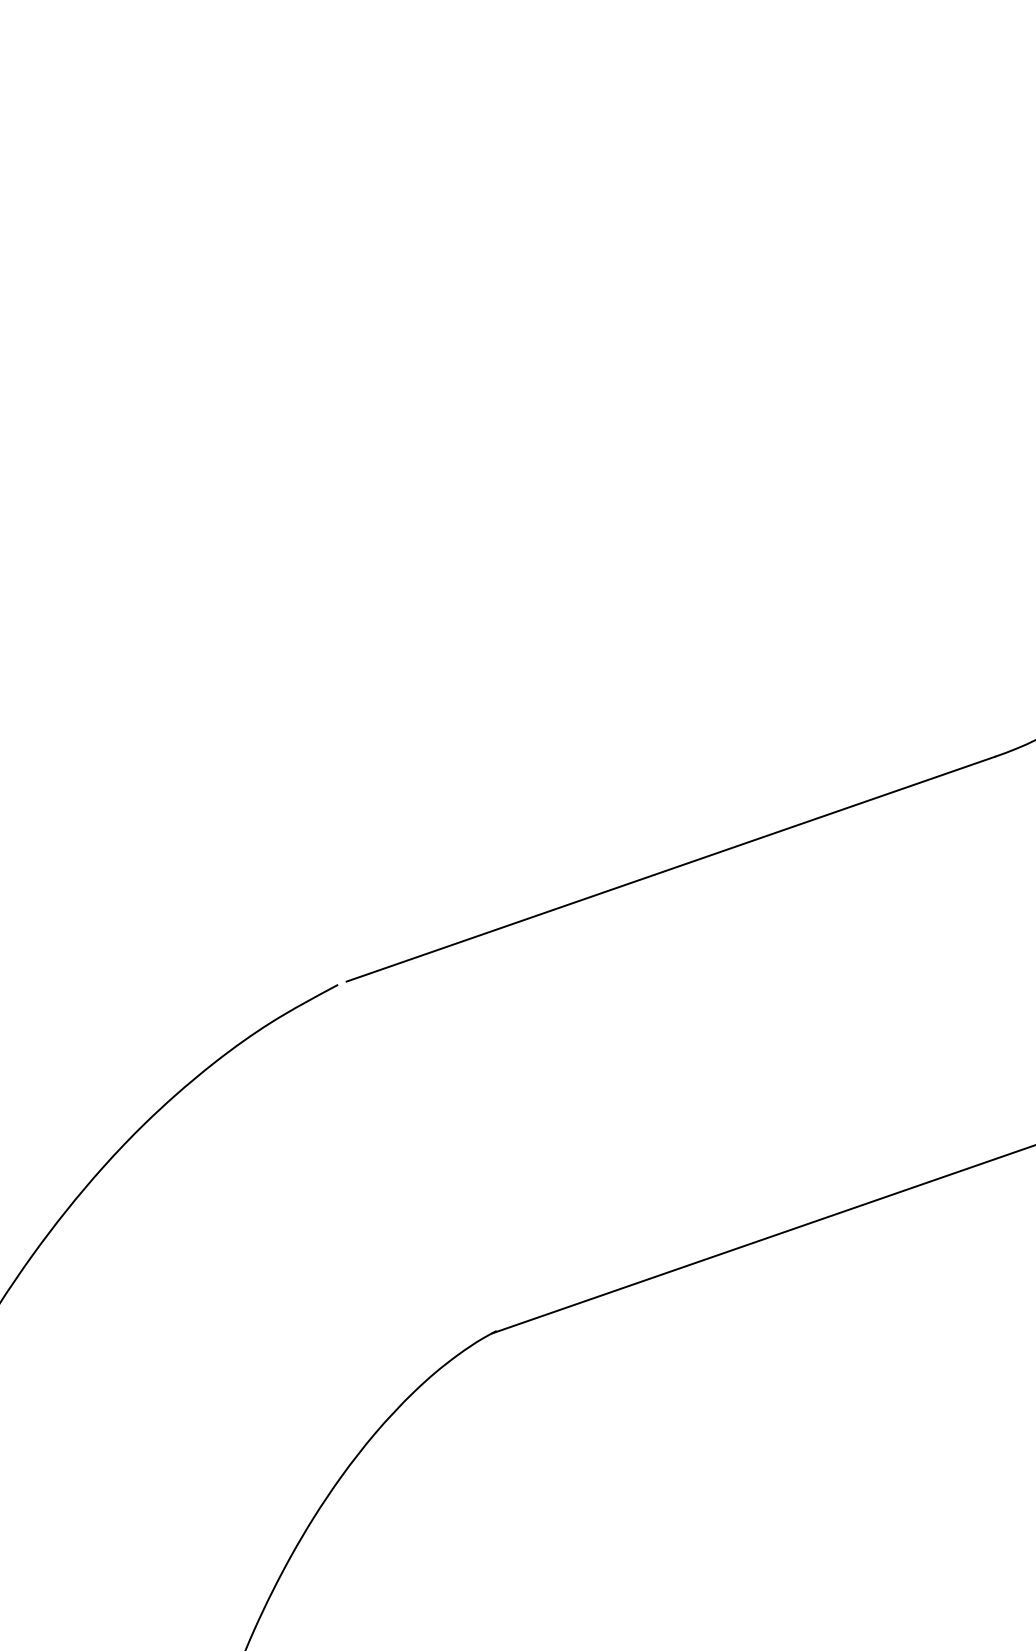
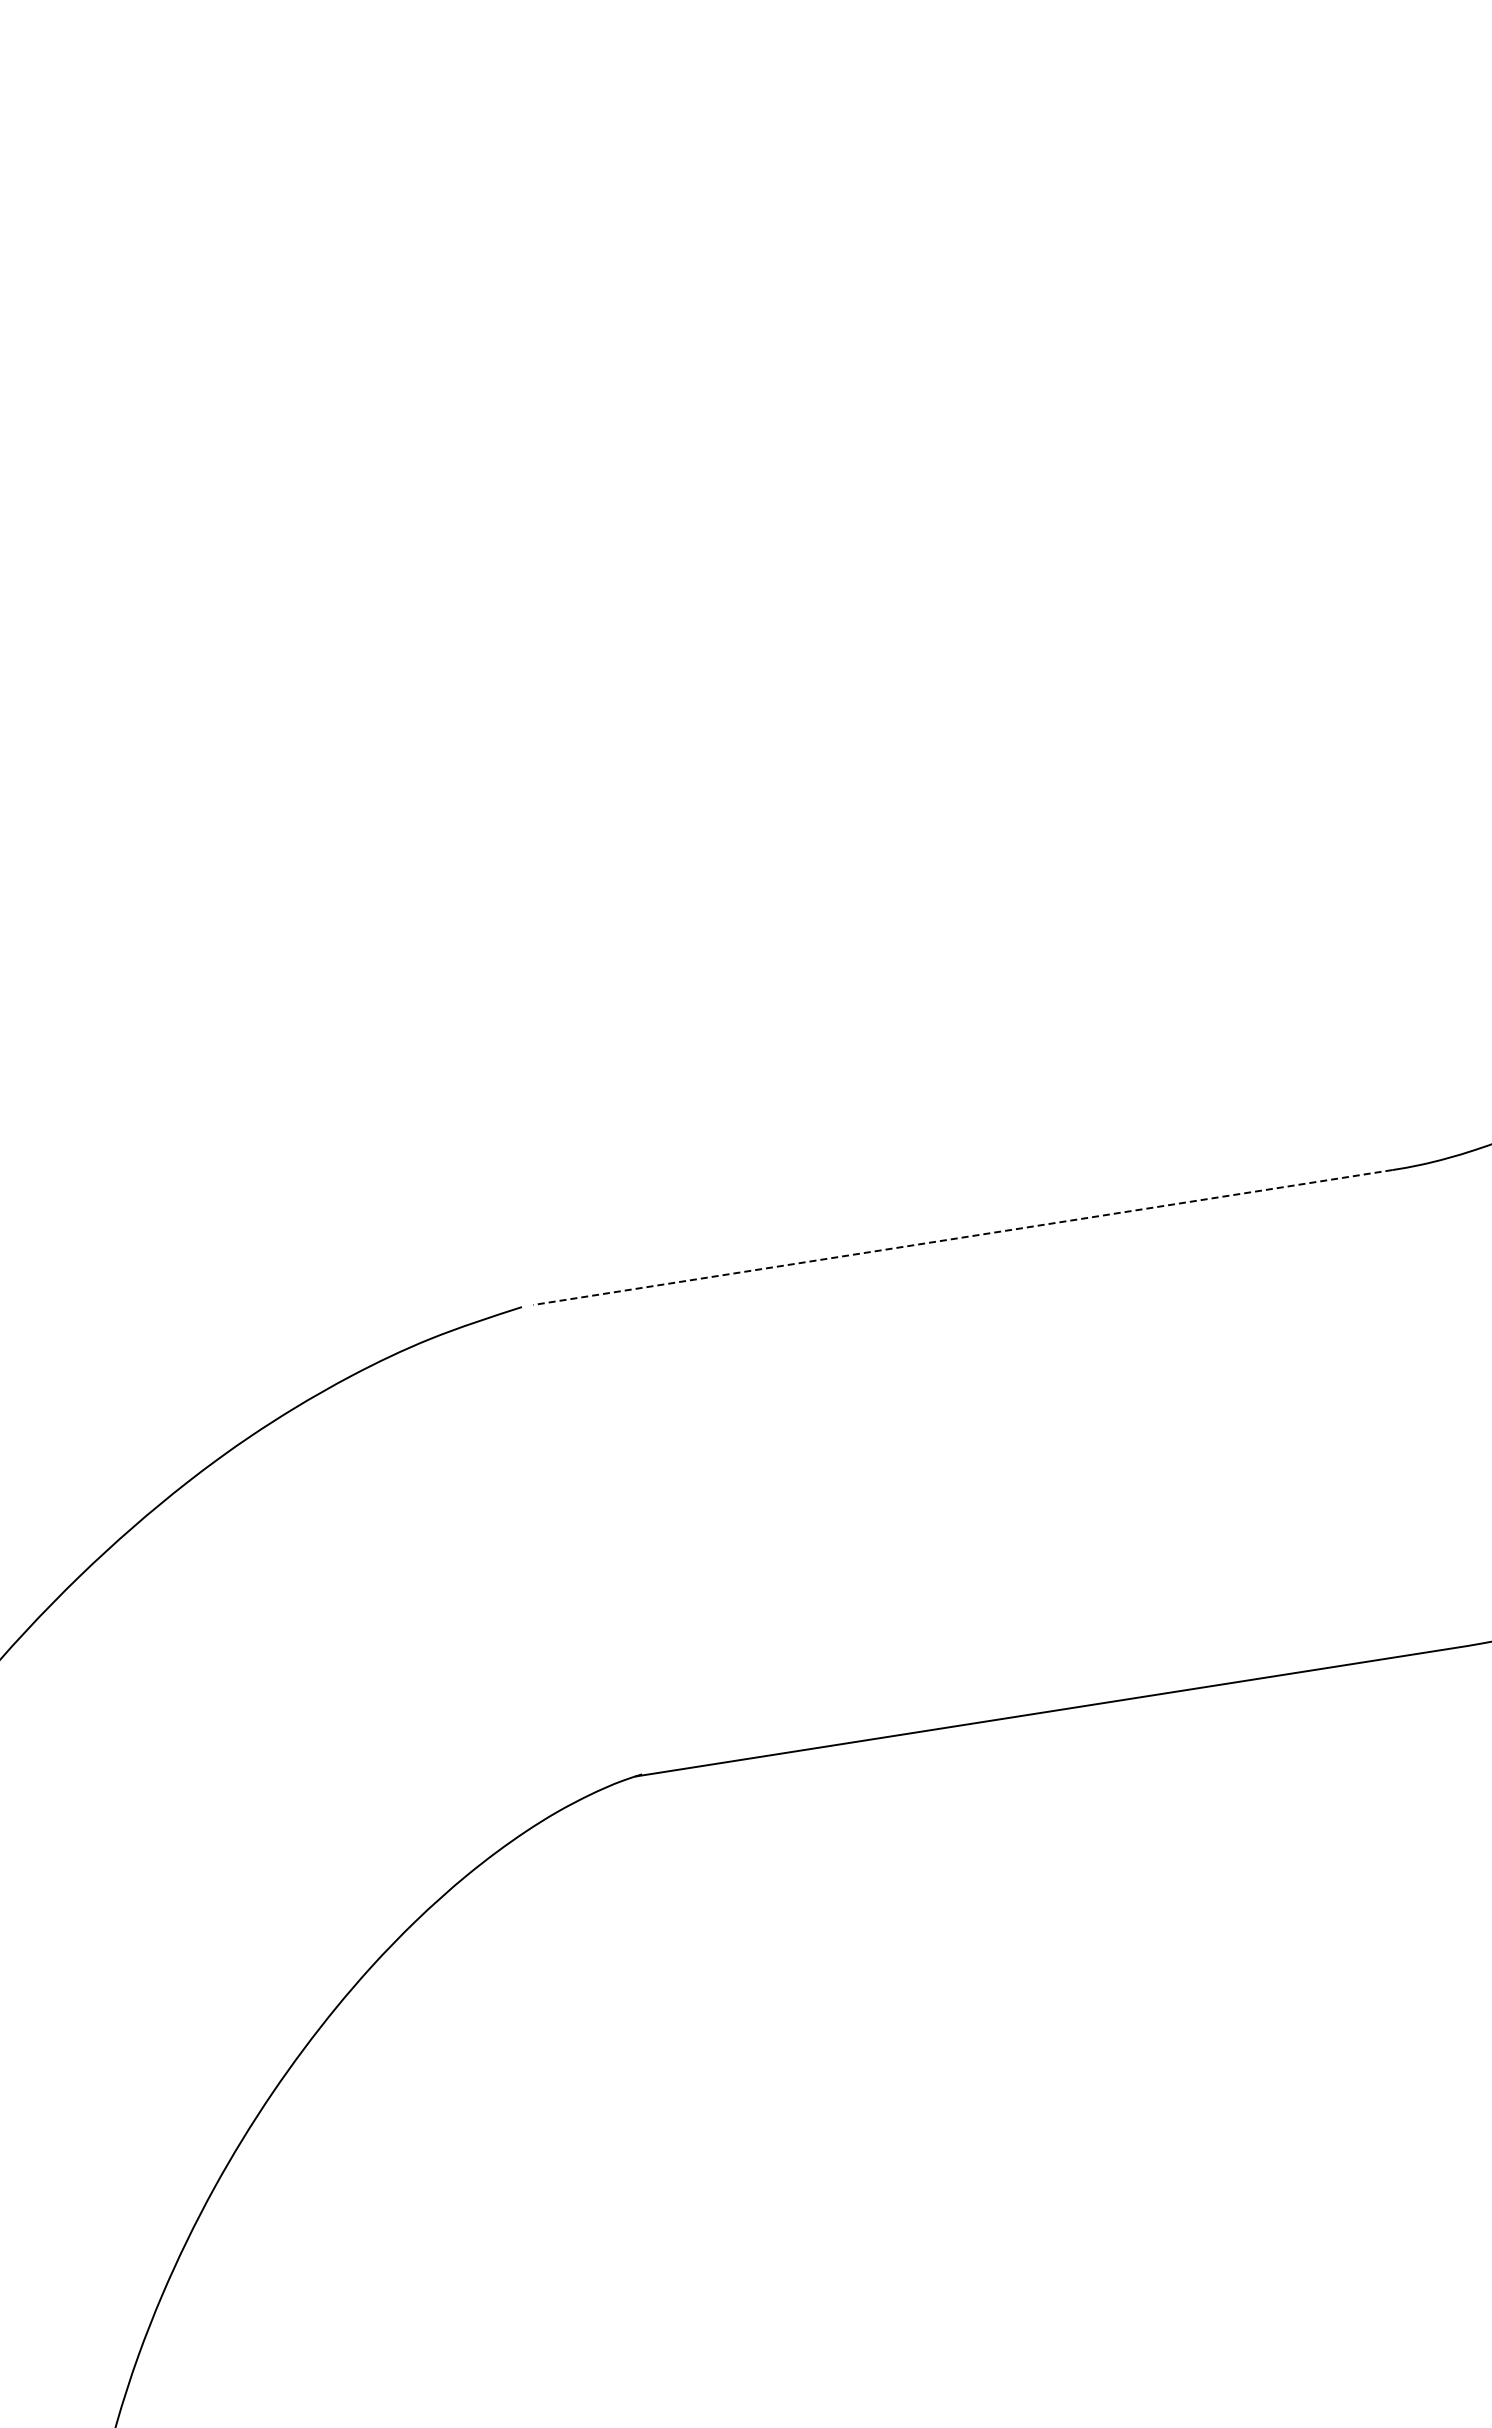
line: (670, 869) -> (962, 1237), solid -> dashed

